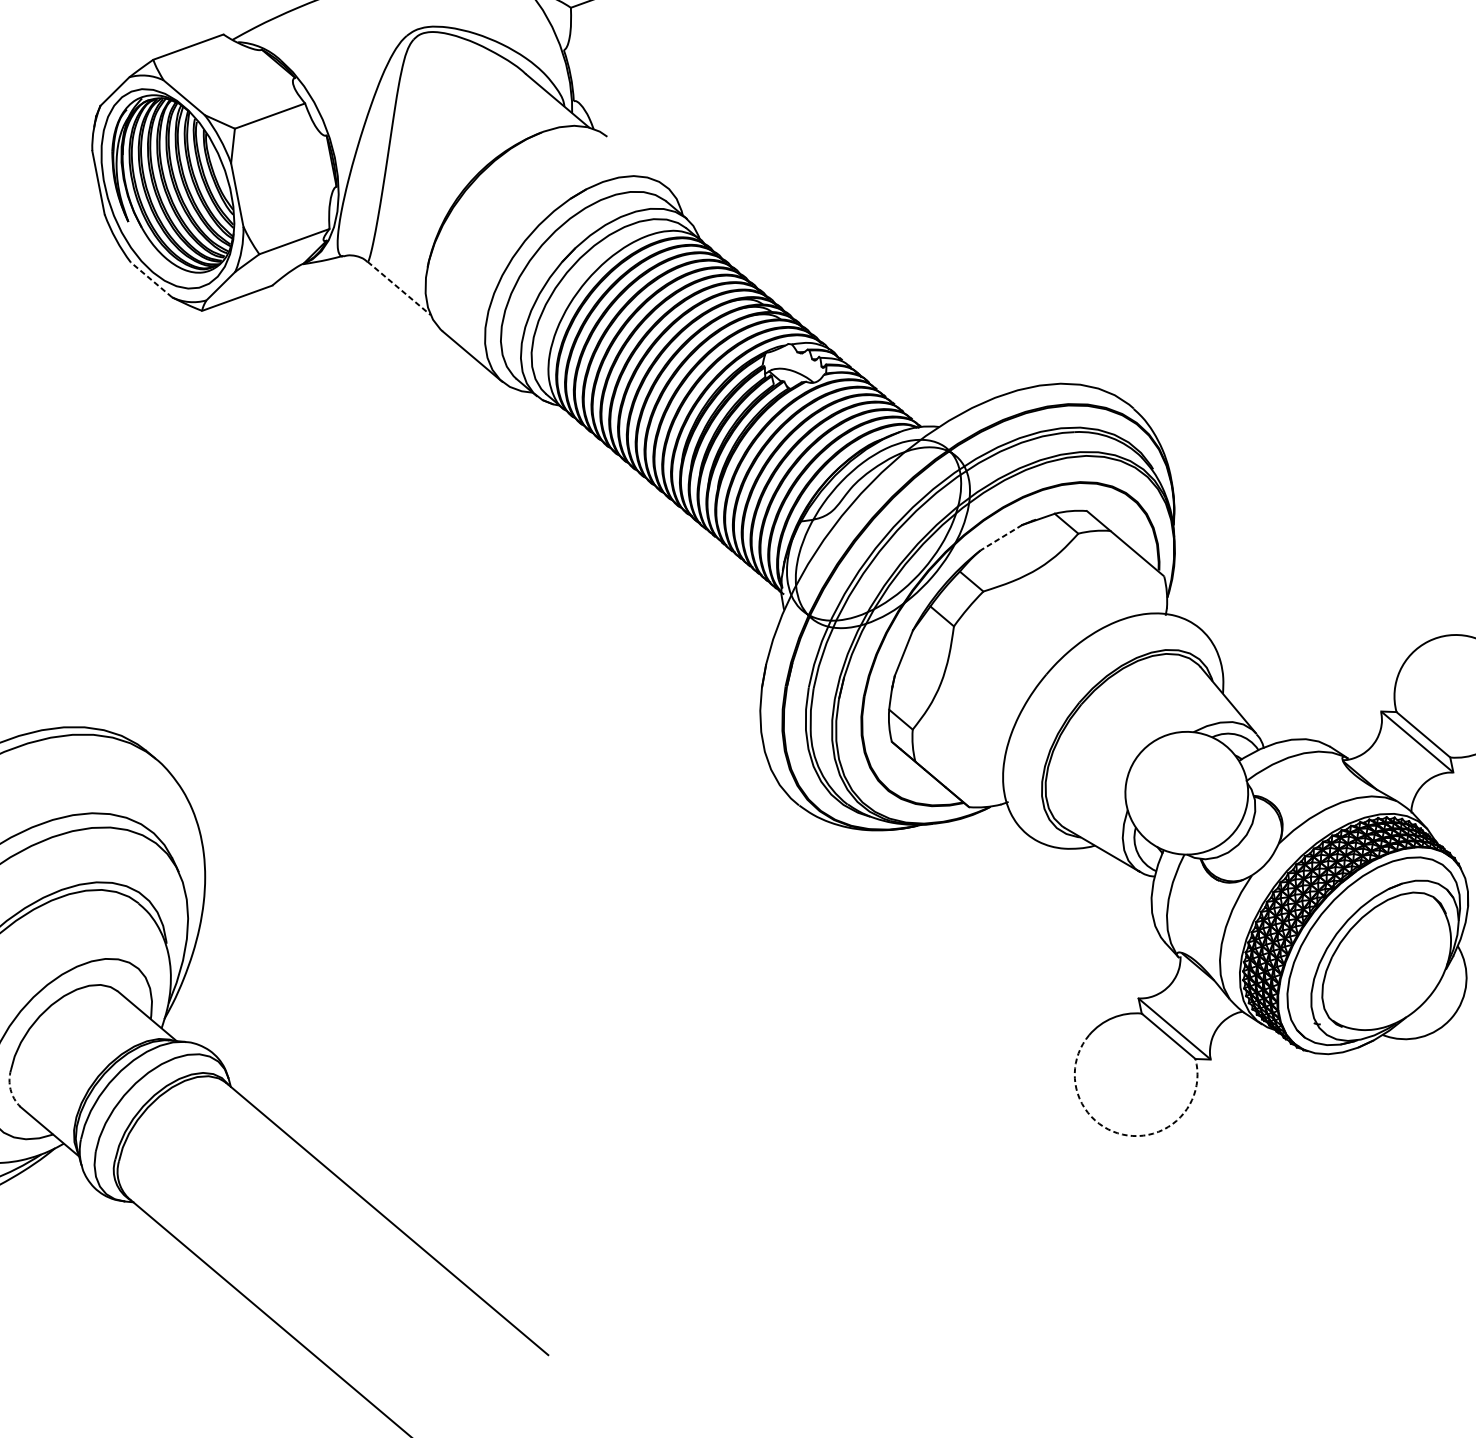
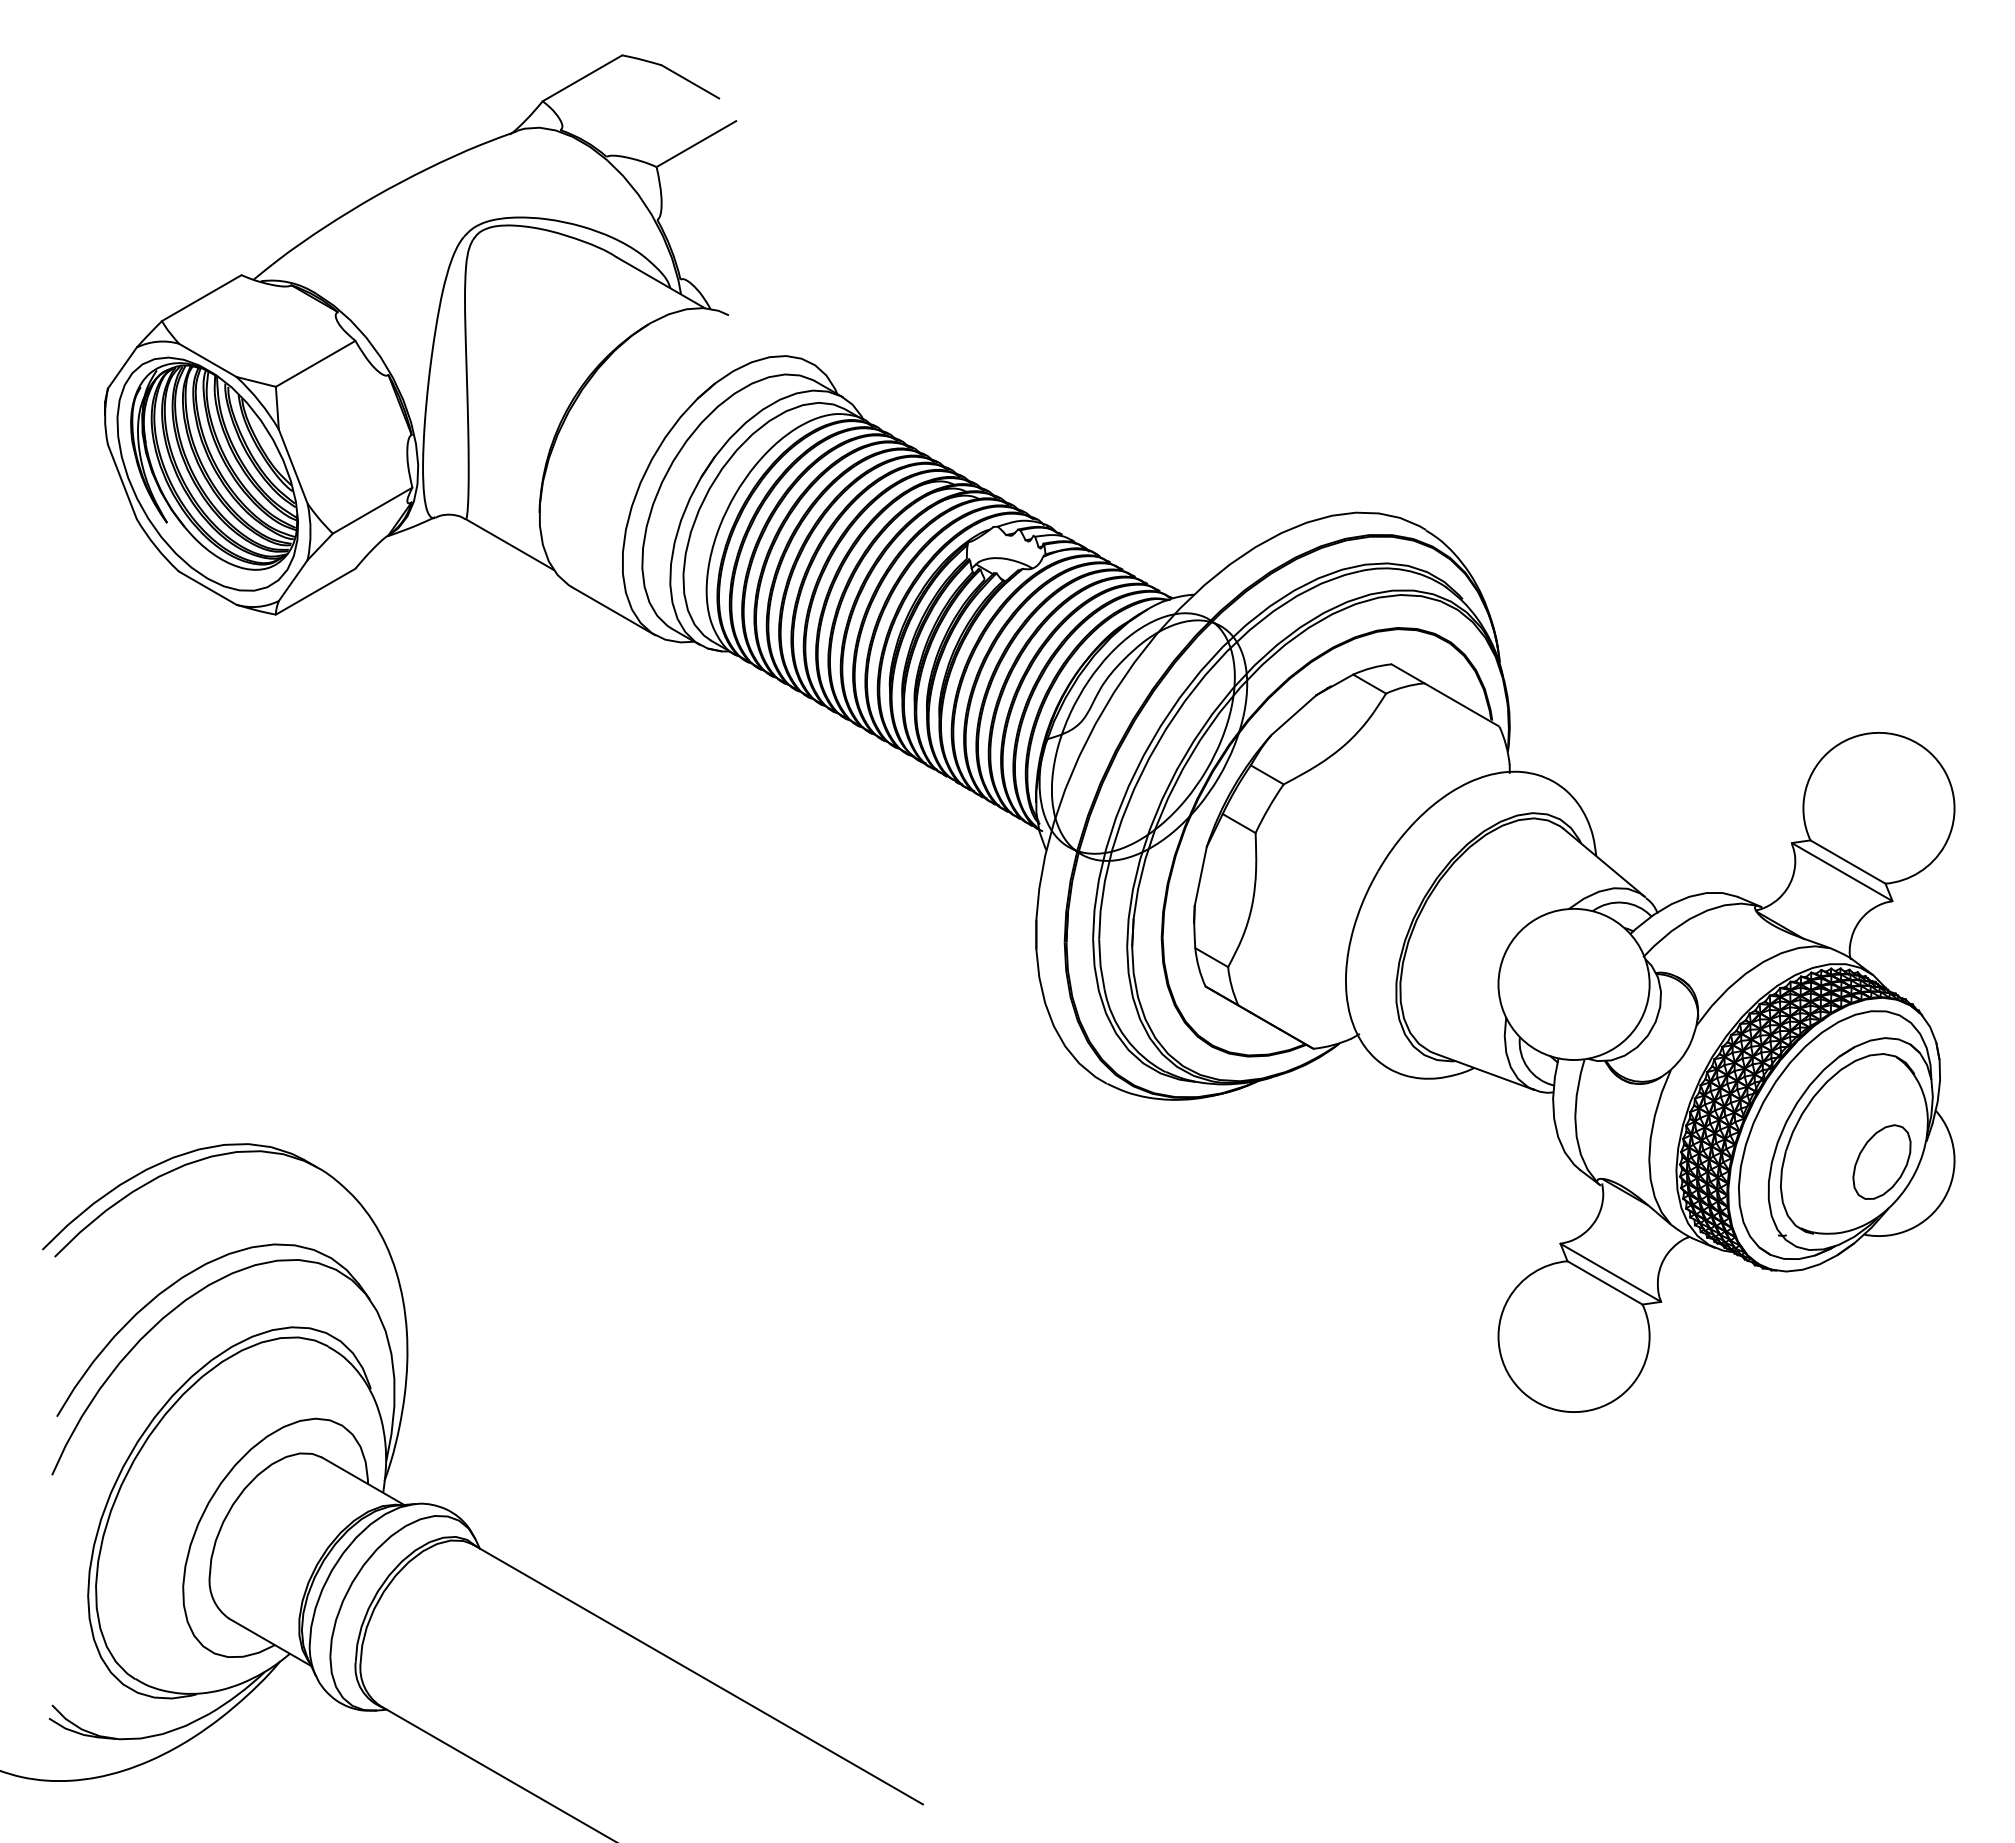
line: (151, 279) -> (207, 587), dashed -> solid
line: (398, 288) -> (509, 544), dashed -> solid
line: (1001, 537) -> (1293, 715), dashed -> solid
part: (1407, 979) -> (1881, 1161), added
arc: (10, 1089) -> (213, 1599), dashed -> solid
arc: (1122, 1134) -> (1570, 1412), dashed -> solid

